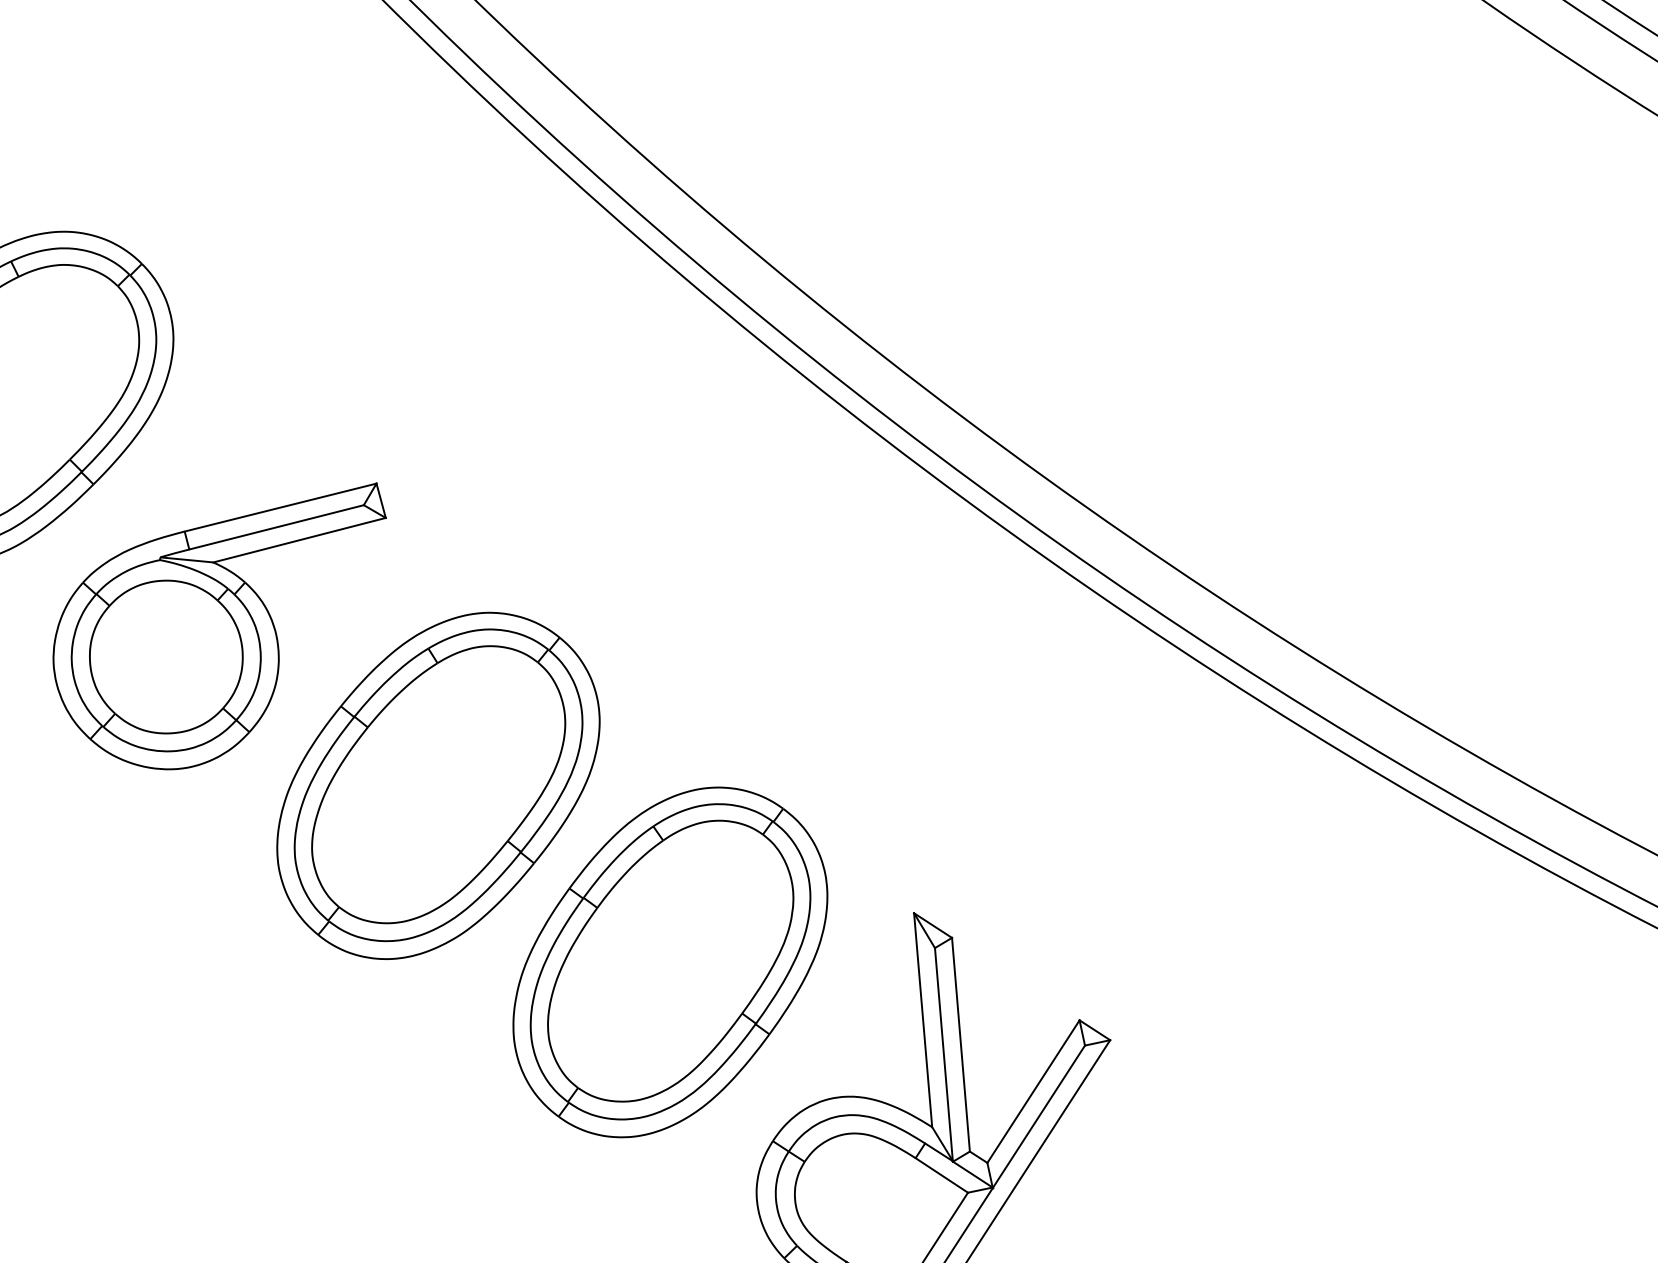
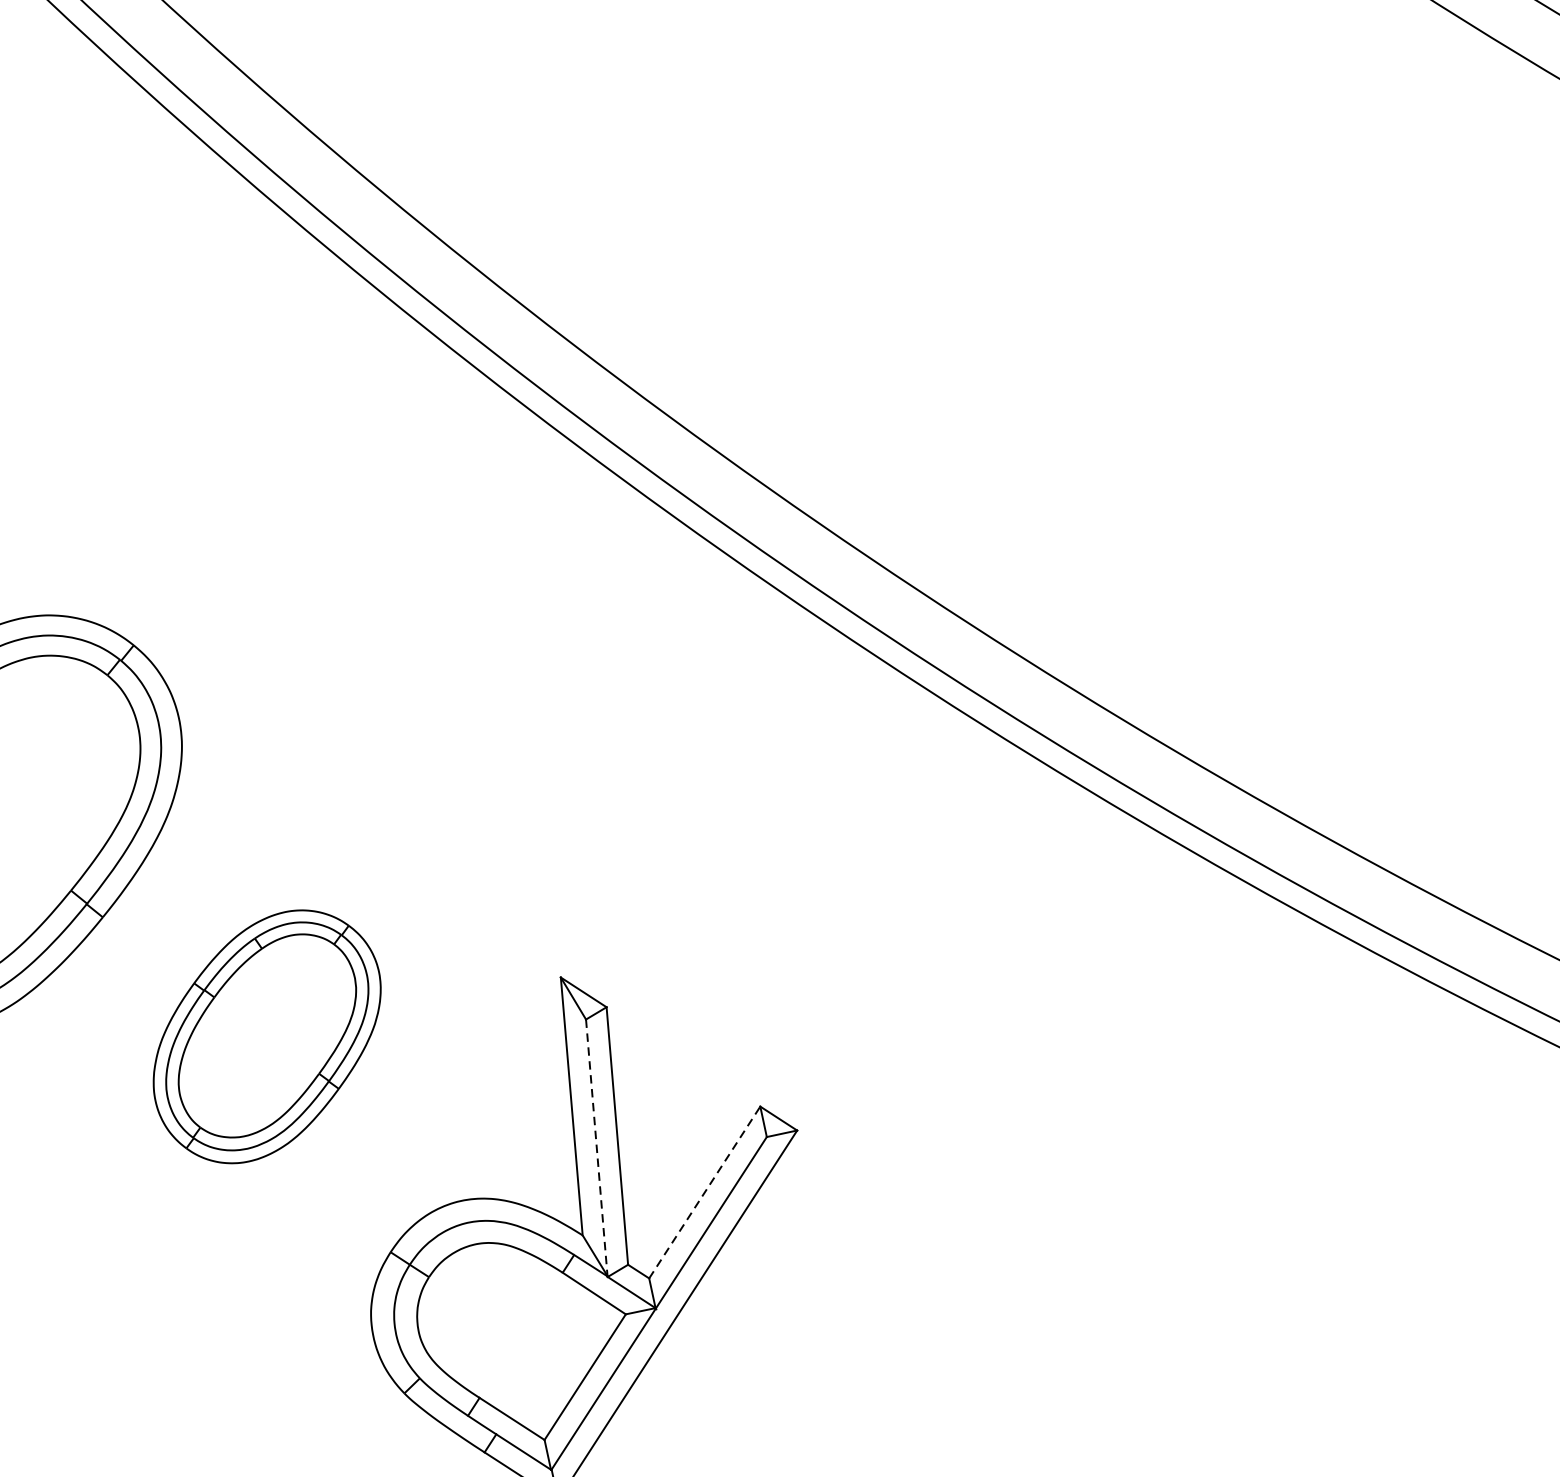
part: (670, 962) -> (267, 1036), size x0.6
line: (943, 1054) -> (596, 1147), solid -> dashed
line: (1033, 1091) -> (704, 1192), solid -> dashed

